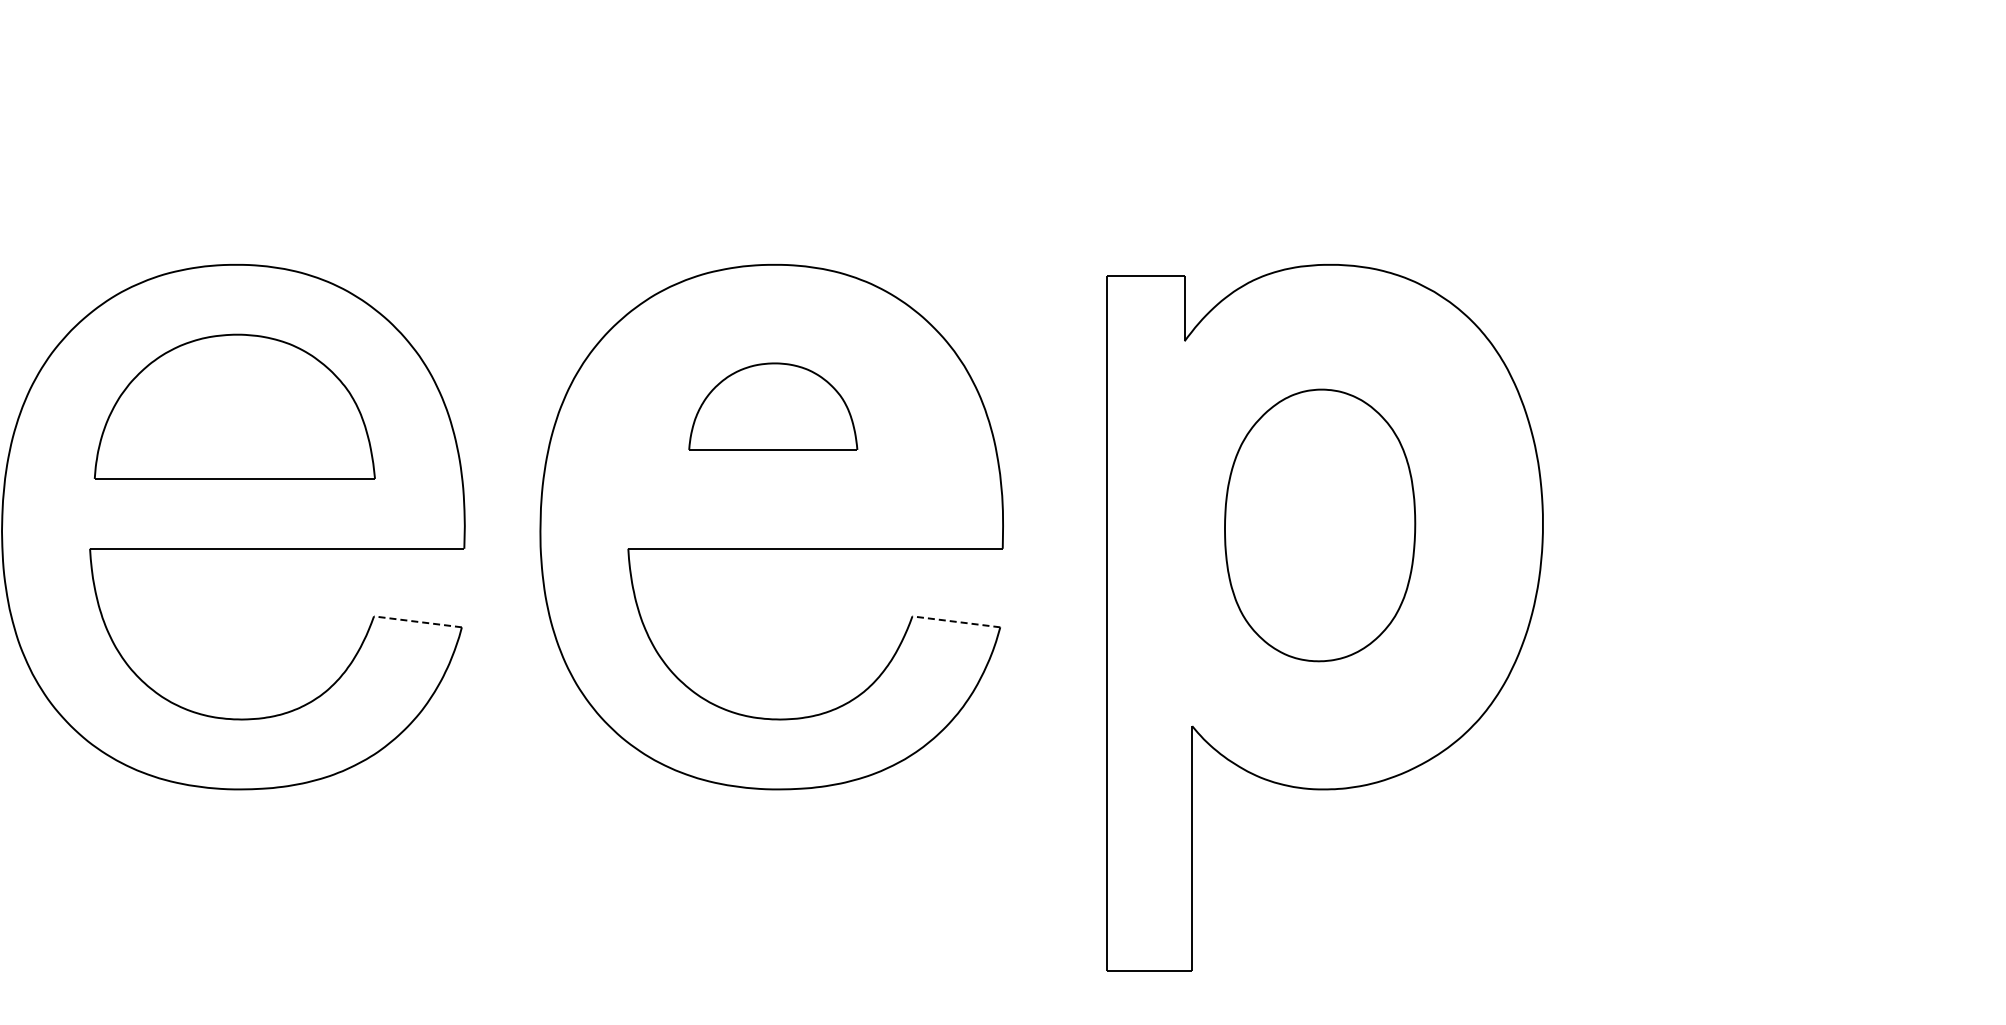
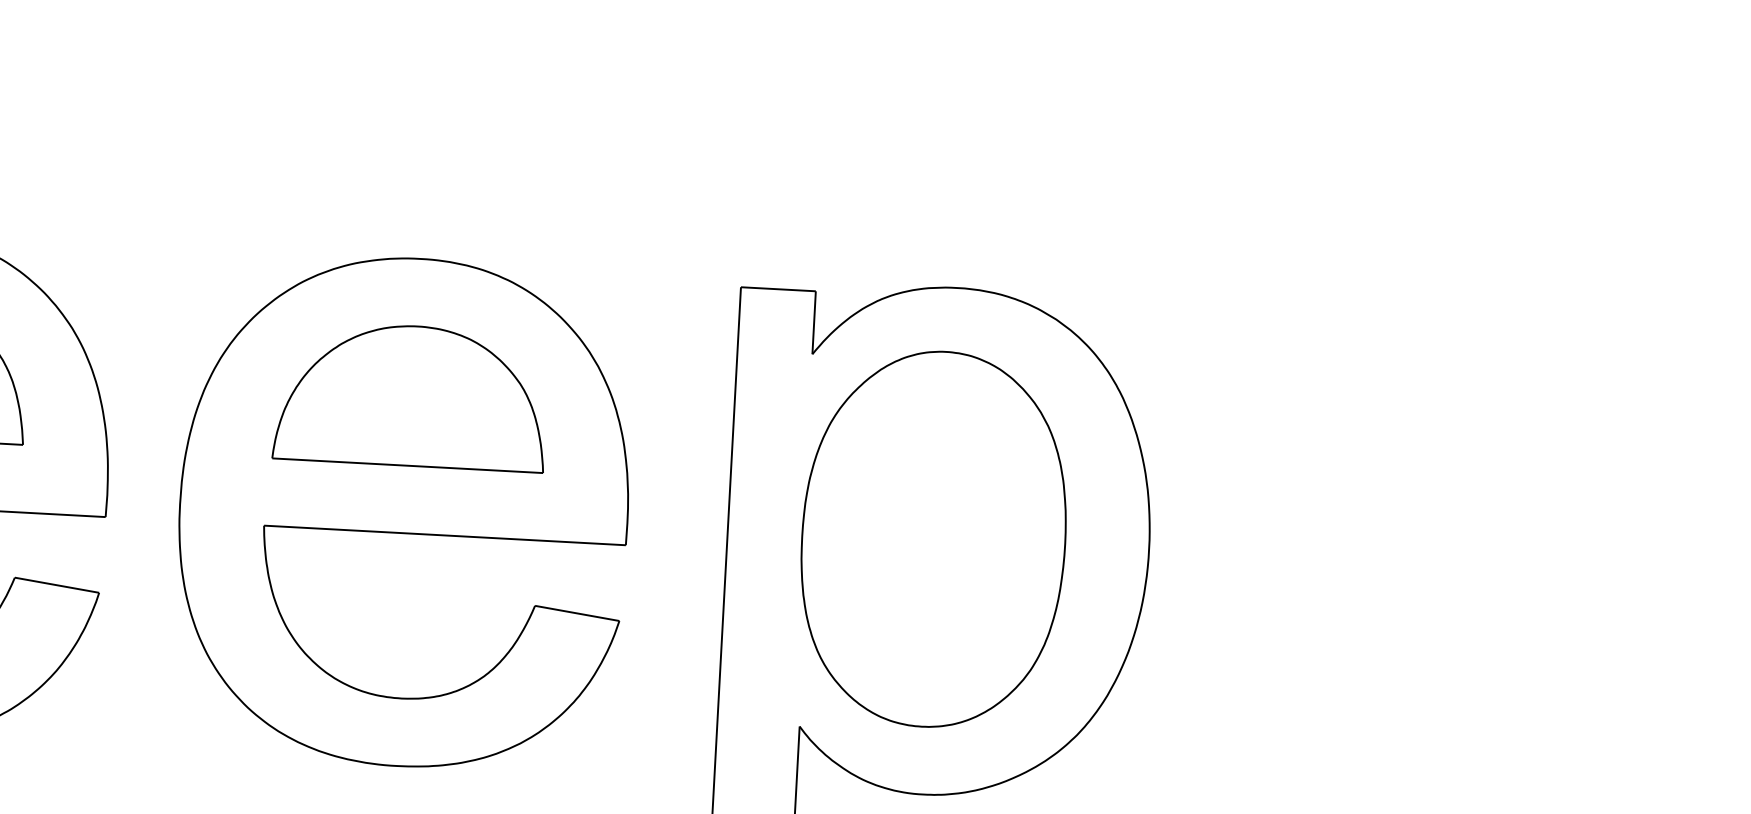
part: (773, 406) -> (411, 395), size x1.67
part: (1319, 525) -> (933, 539), size x1.43
line: (417, 621) -> (56, 584), dashed -> solid
line: (955, 621) -> (576, 613), dashed -> solid

